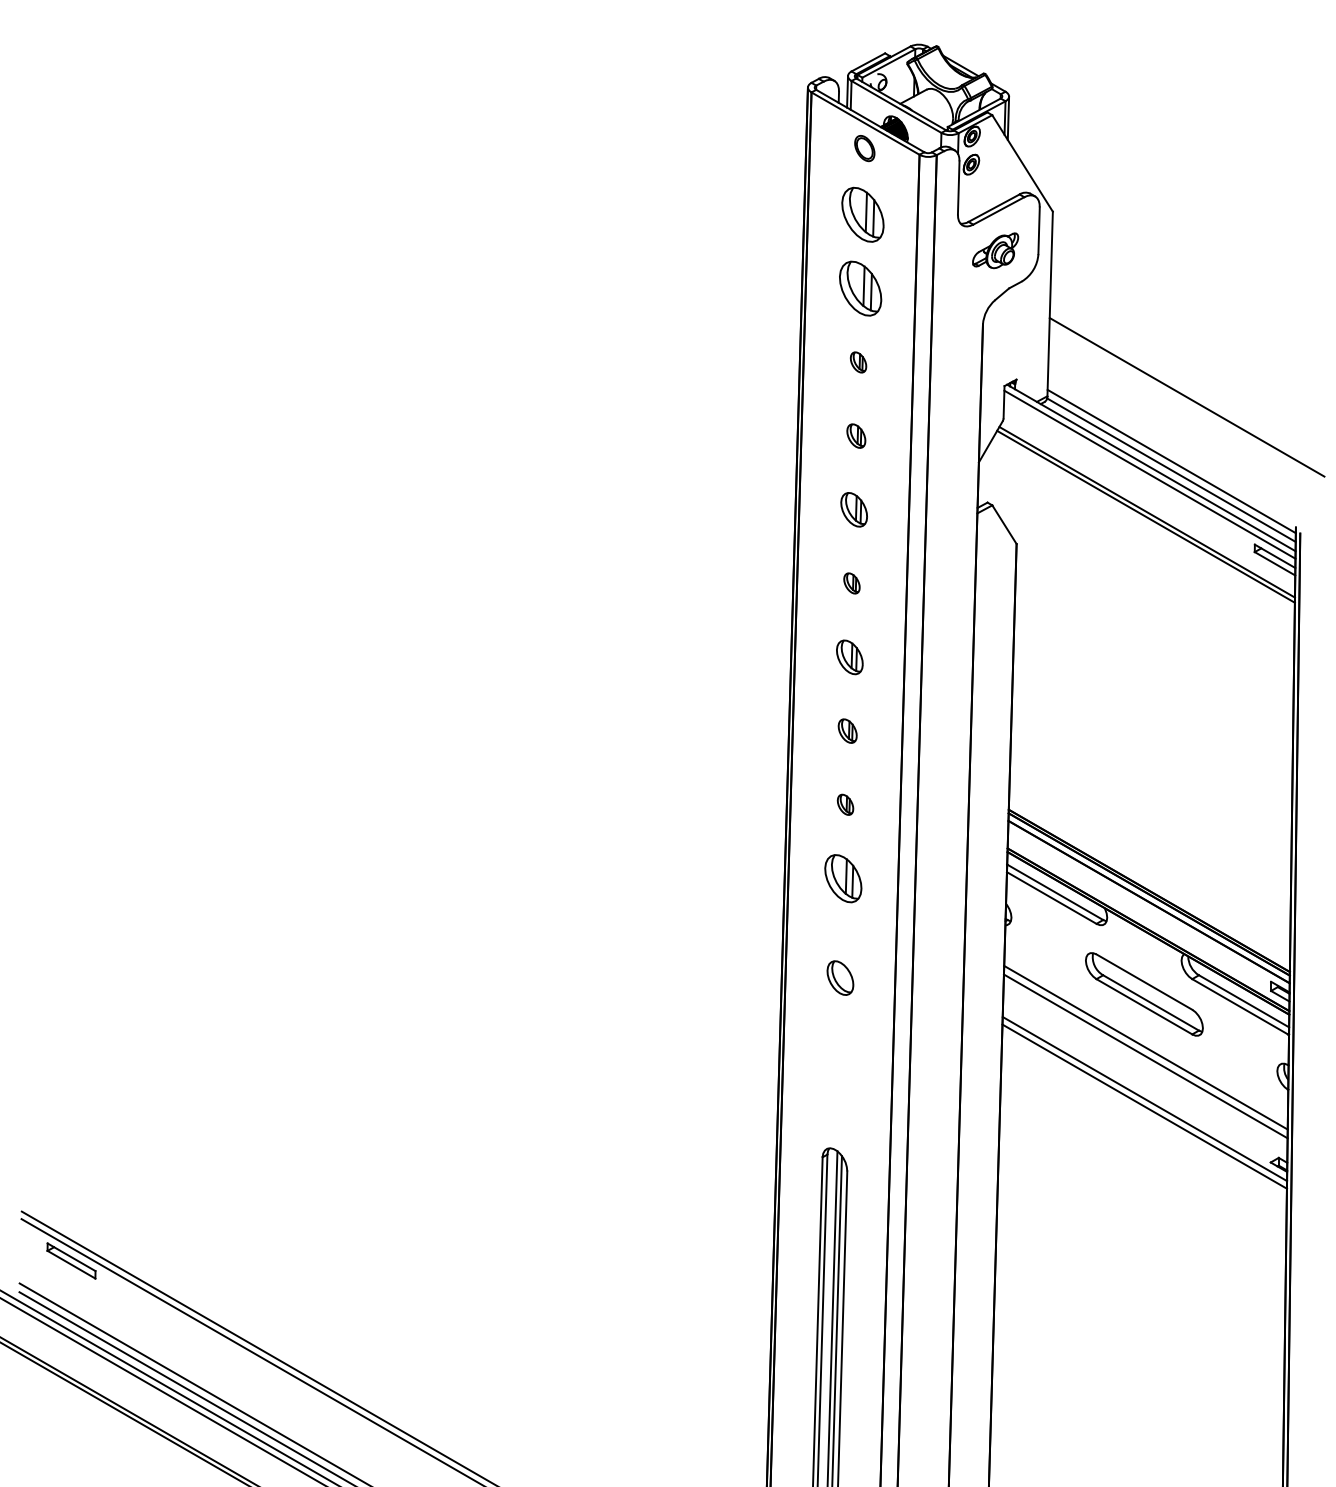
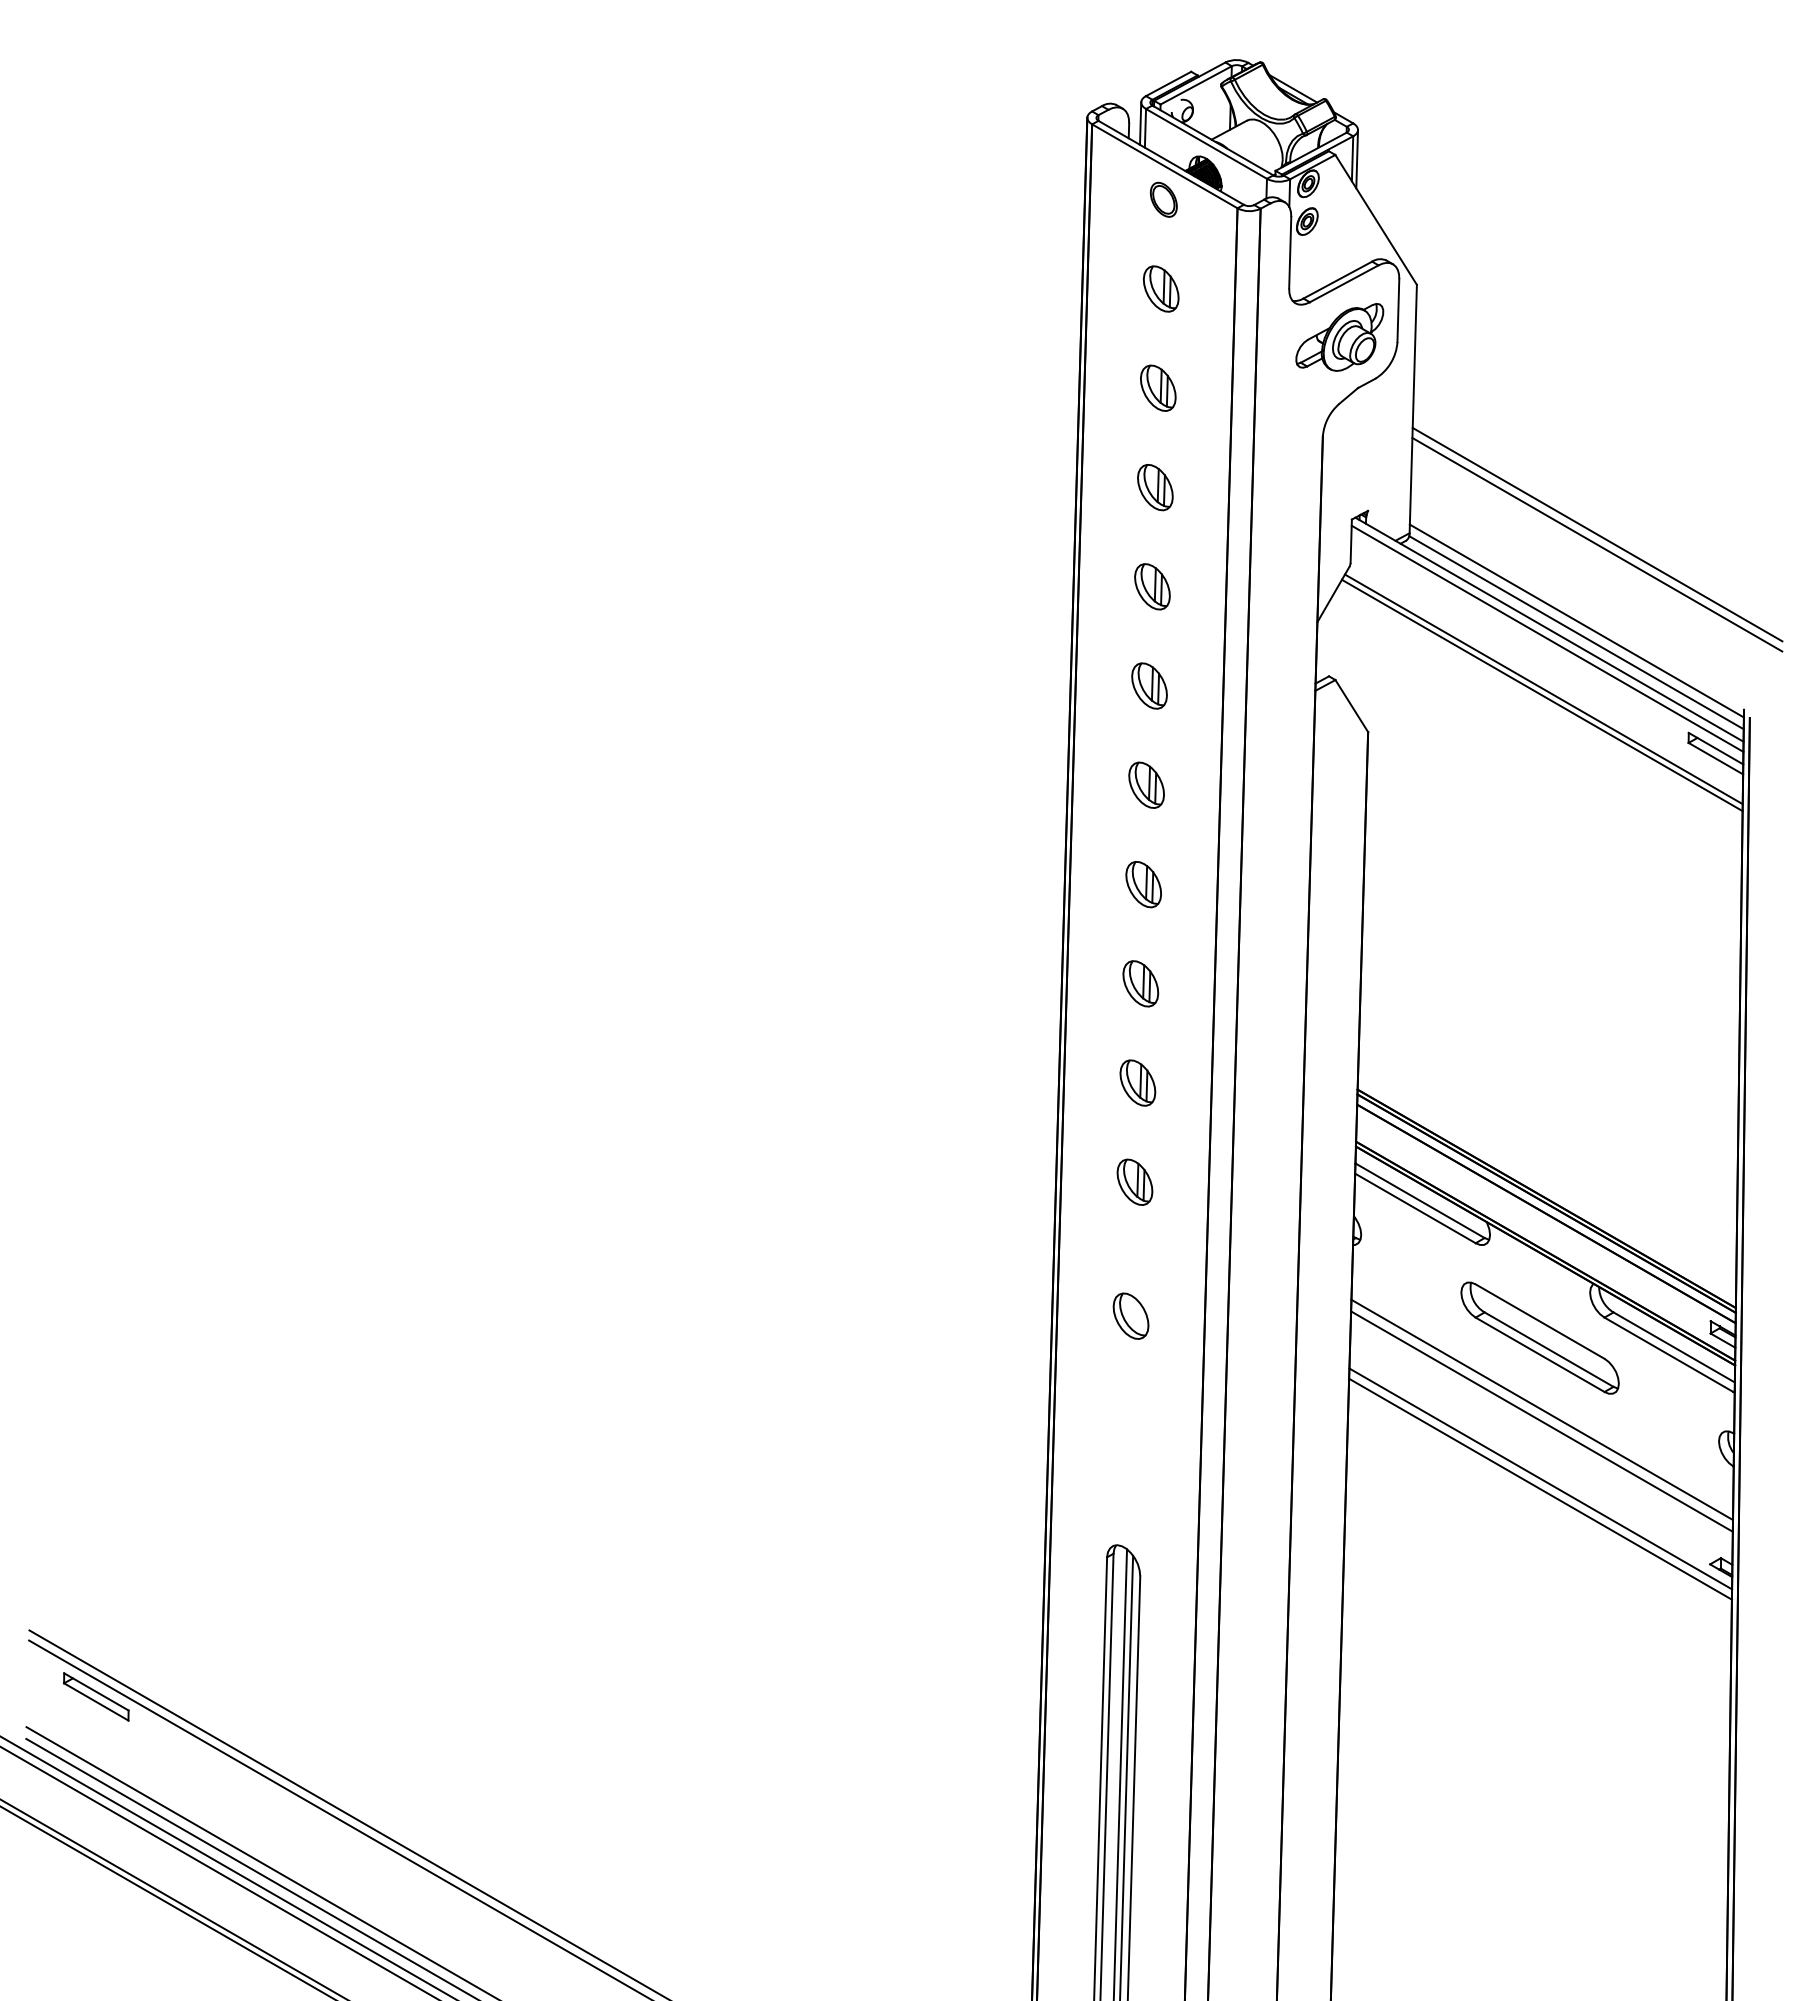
part: (862, 214) -> (1160, 288), size x0.62
part: (995, 250) -> (1339, 337), size x1.43
part: (860, 287) -> (1158, 387), size x0.62
part: (858, 362) -> (1155, 487), size x1.67
line: (1187, 404) -> (1597, 544), added
part: (856, 435) -> (1152, 586), size x1.43
part: (851, 582) -> (1146, 784), size x1.67
part: (847, 730) -> (1140, 983), size x1.43
part: (845, 804) -> (1137, 1082), size x1.67
part: (843, 878) -> (1134, 1181), size x0.71

